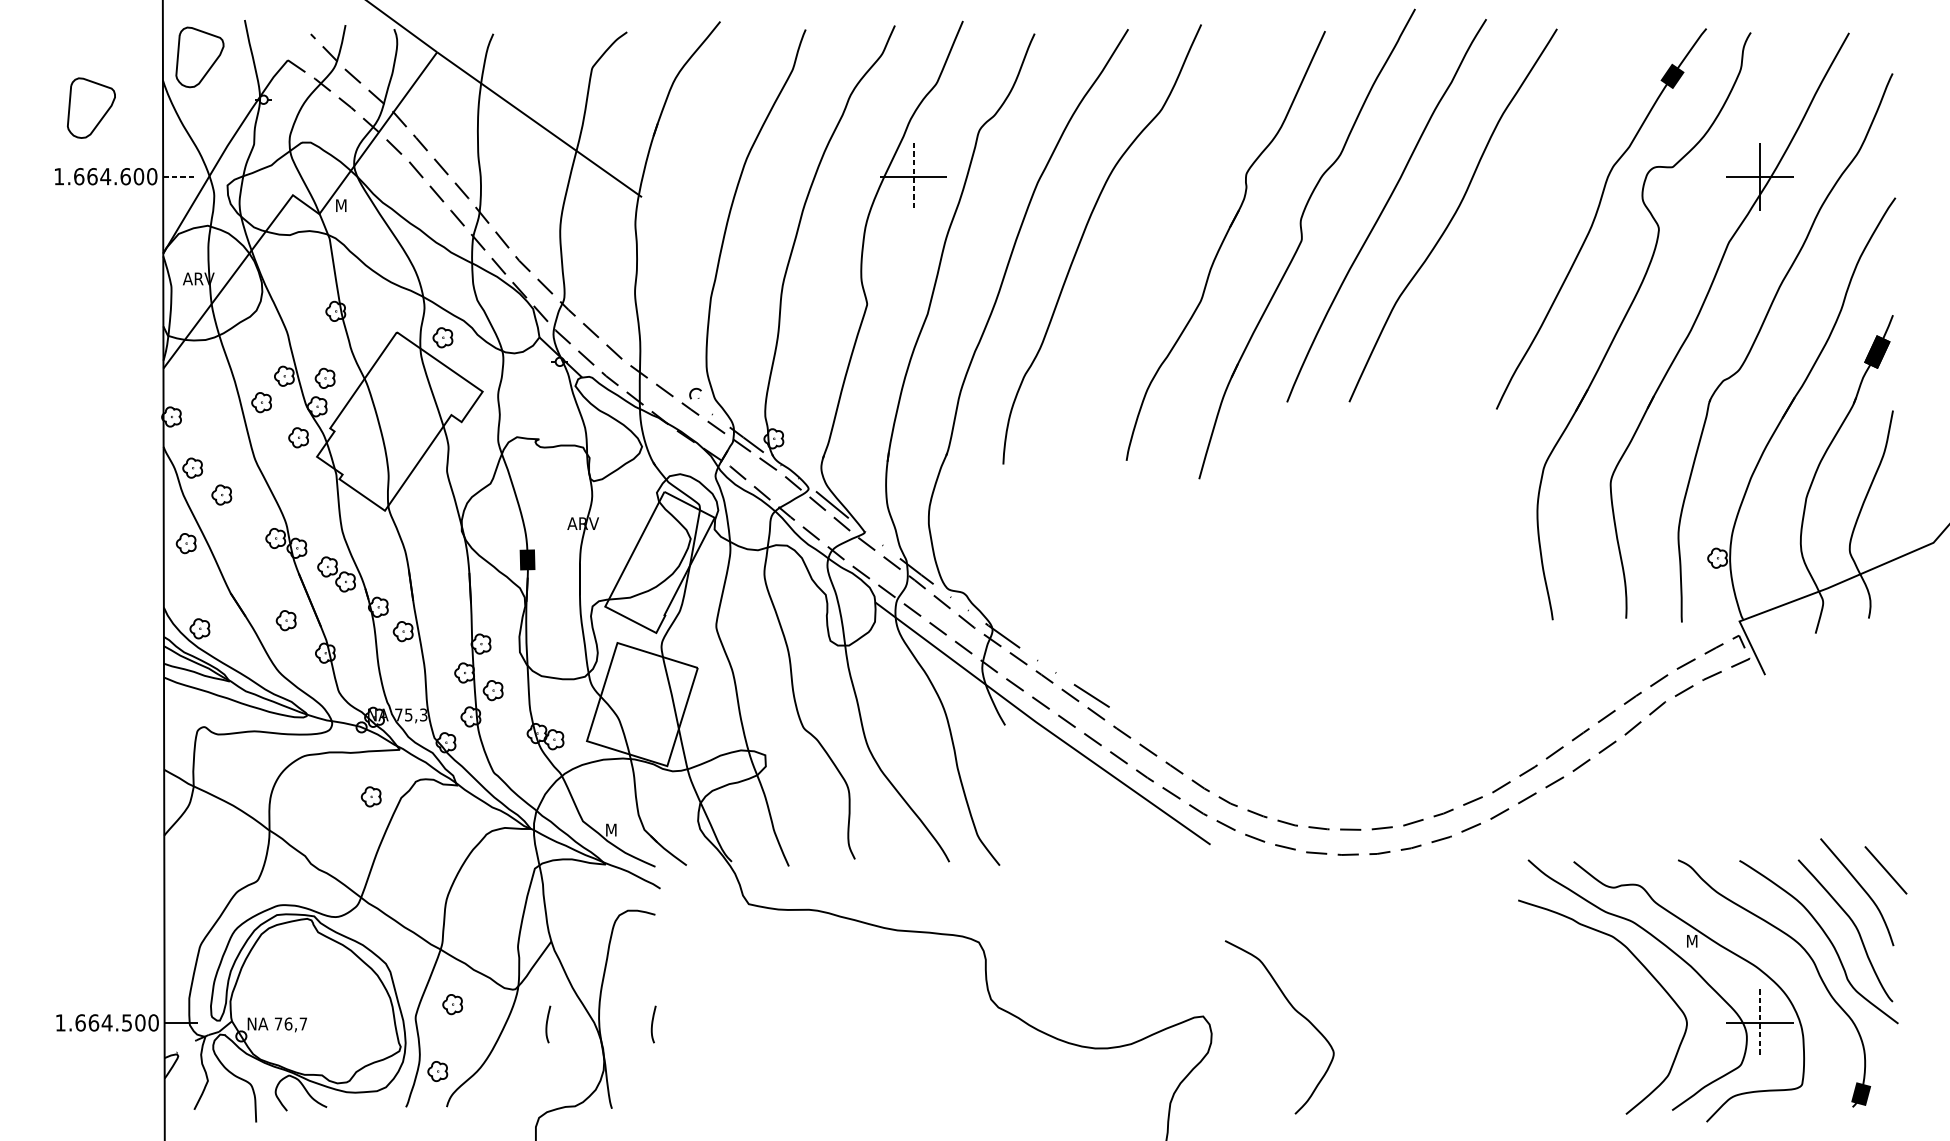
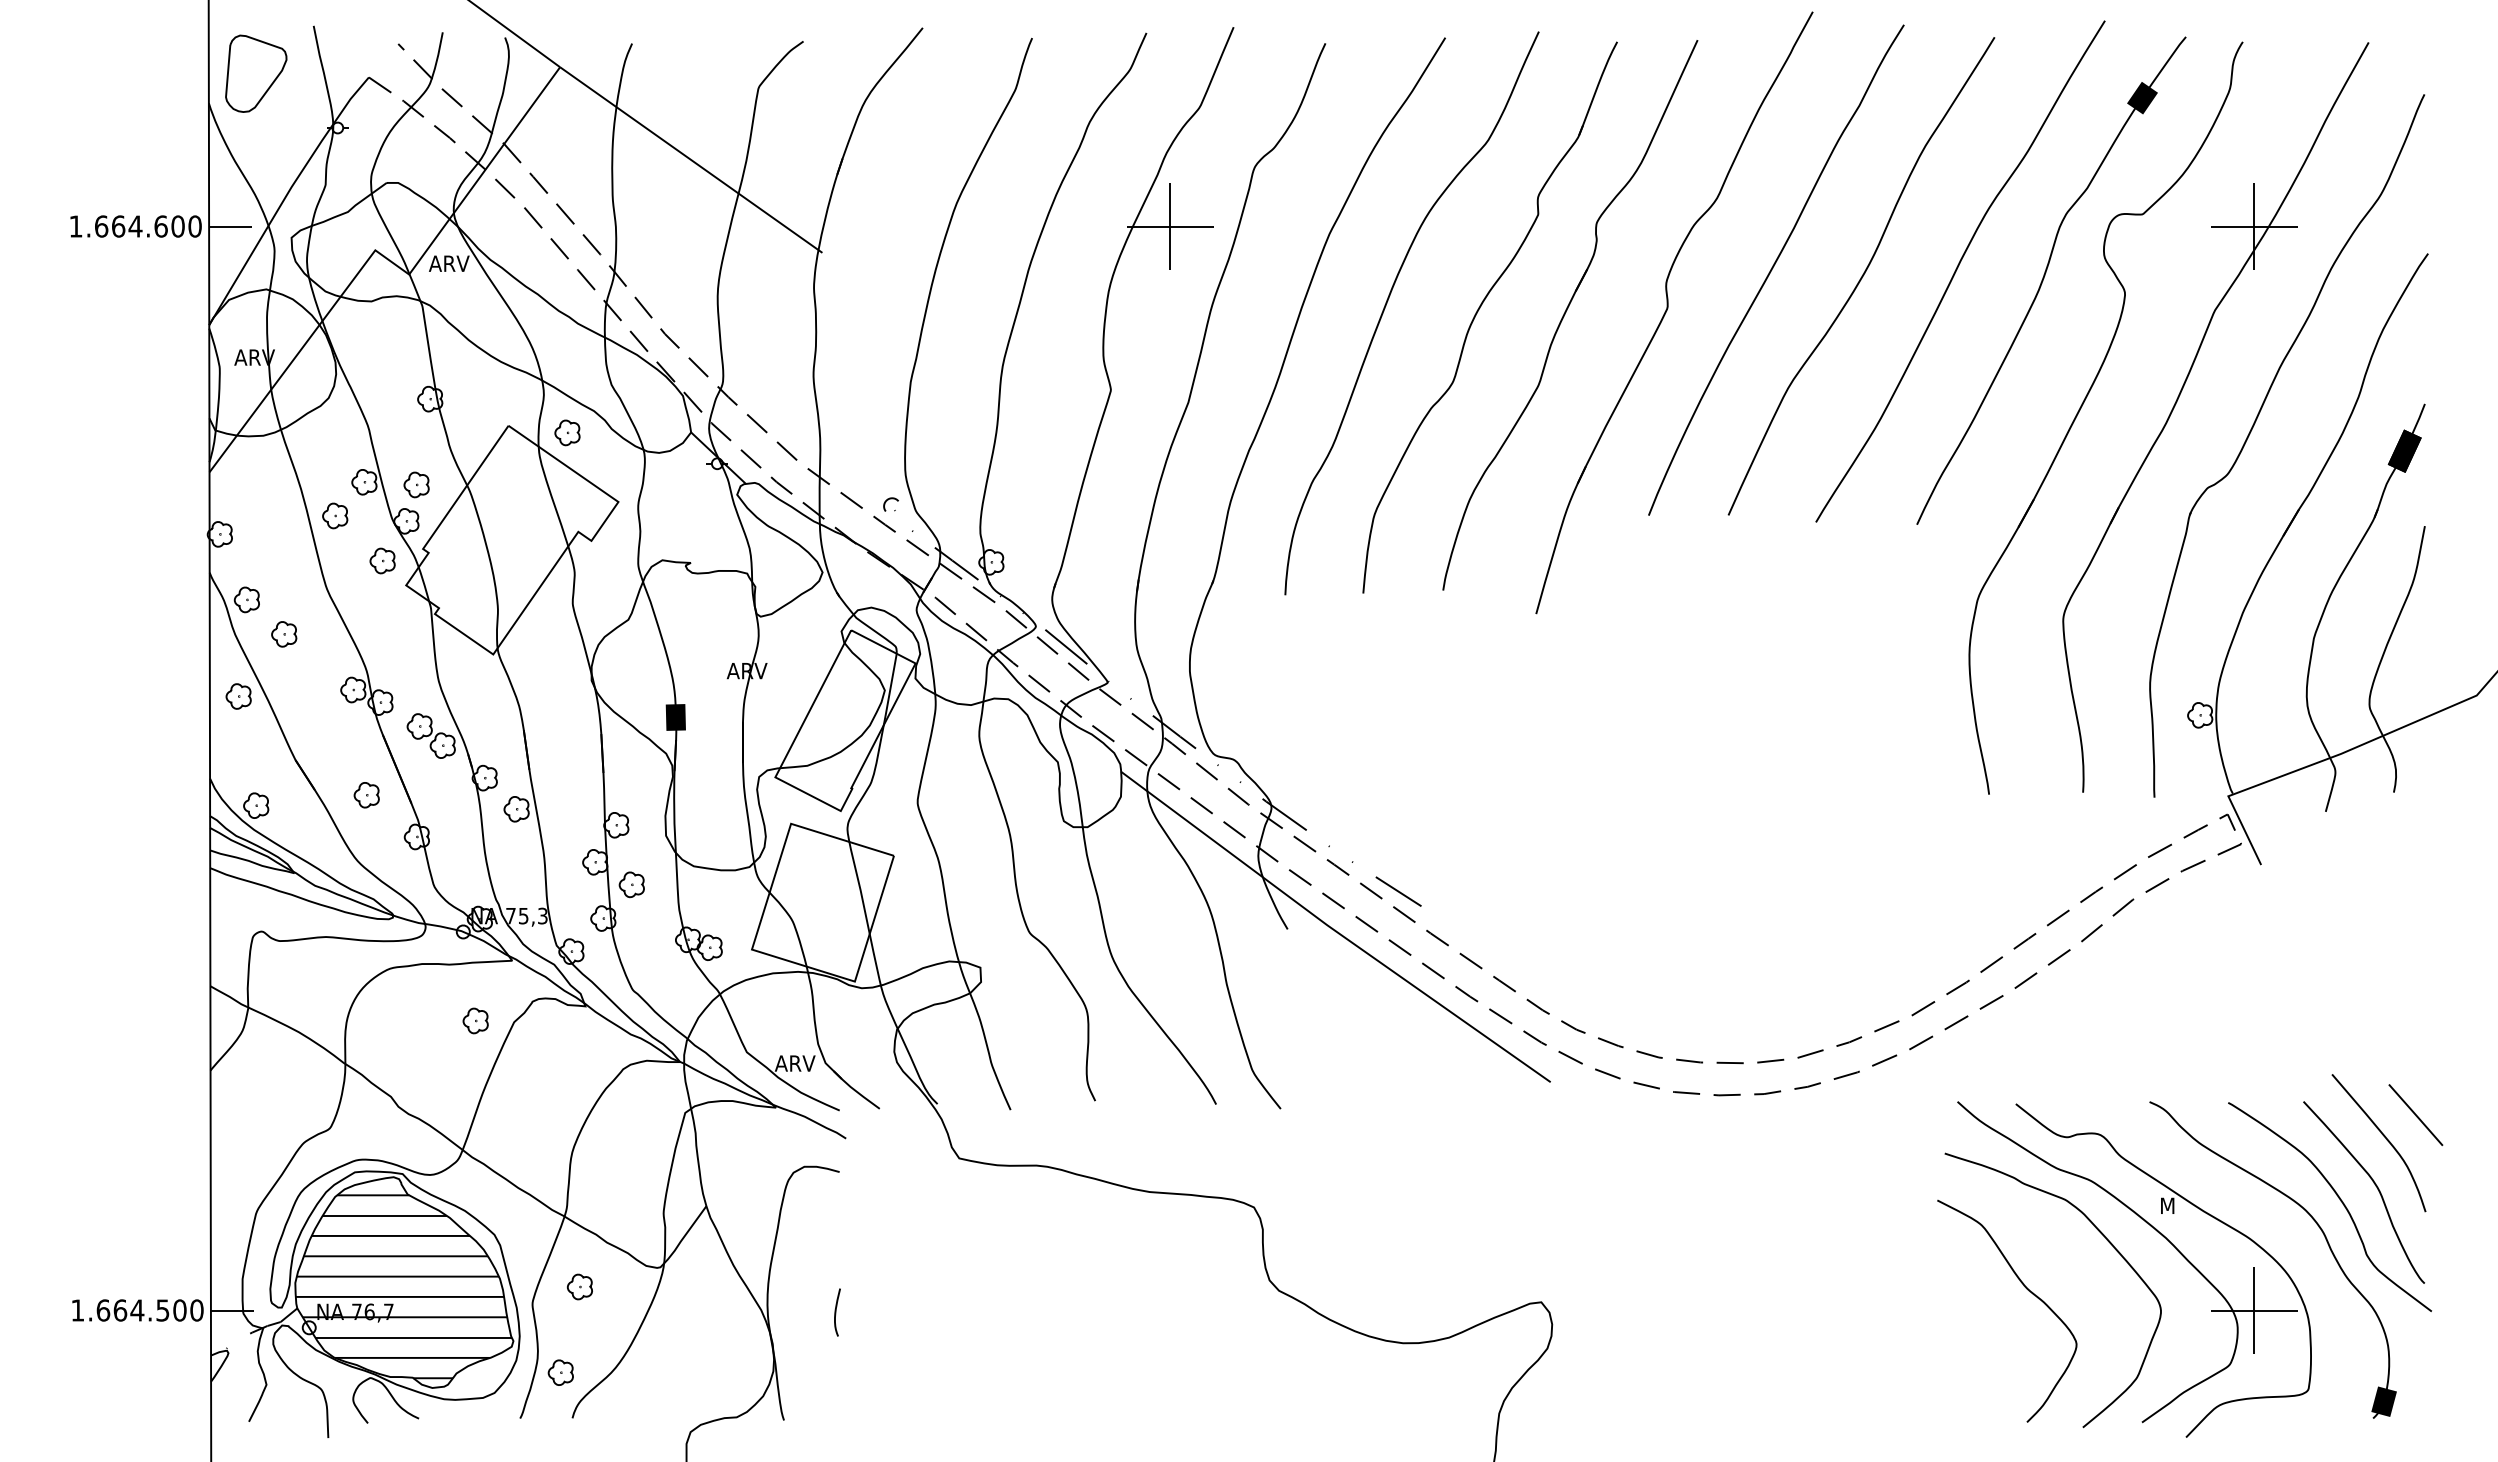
part: (91, 107) -> (117, 138), removed
line: (179, 176) -> (230, 226), dashed -> solid
line: (913, 177) -> (1170, 227), dashed -> solid
text: (350, 205) -> (449, 263), M -> ARV
curve: (1528, 210) -> (1957, 269), added
part: (1154, 242) -> (1478, 311), added
text: (620, 830) -> (794, 1063), M -> ARV
hatch: (314, 1004) -> (403, 1286), added
curve: (1295, 1011) -> (2027, 1290), moved
line: (1759, 1023) -> (2254, 1311), dashed -> solid
curve: (547, 1024) -> (701, 1312), removed

